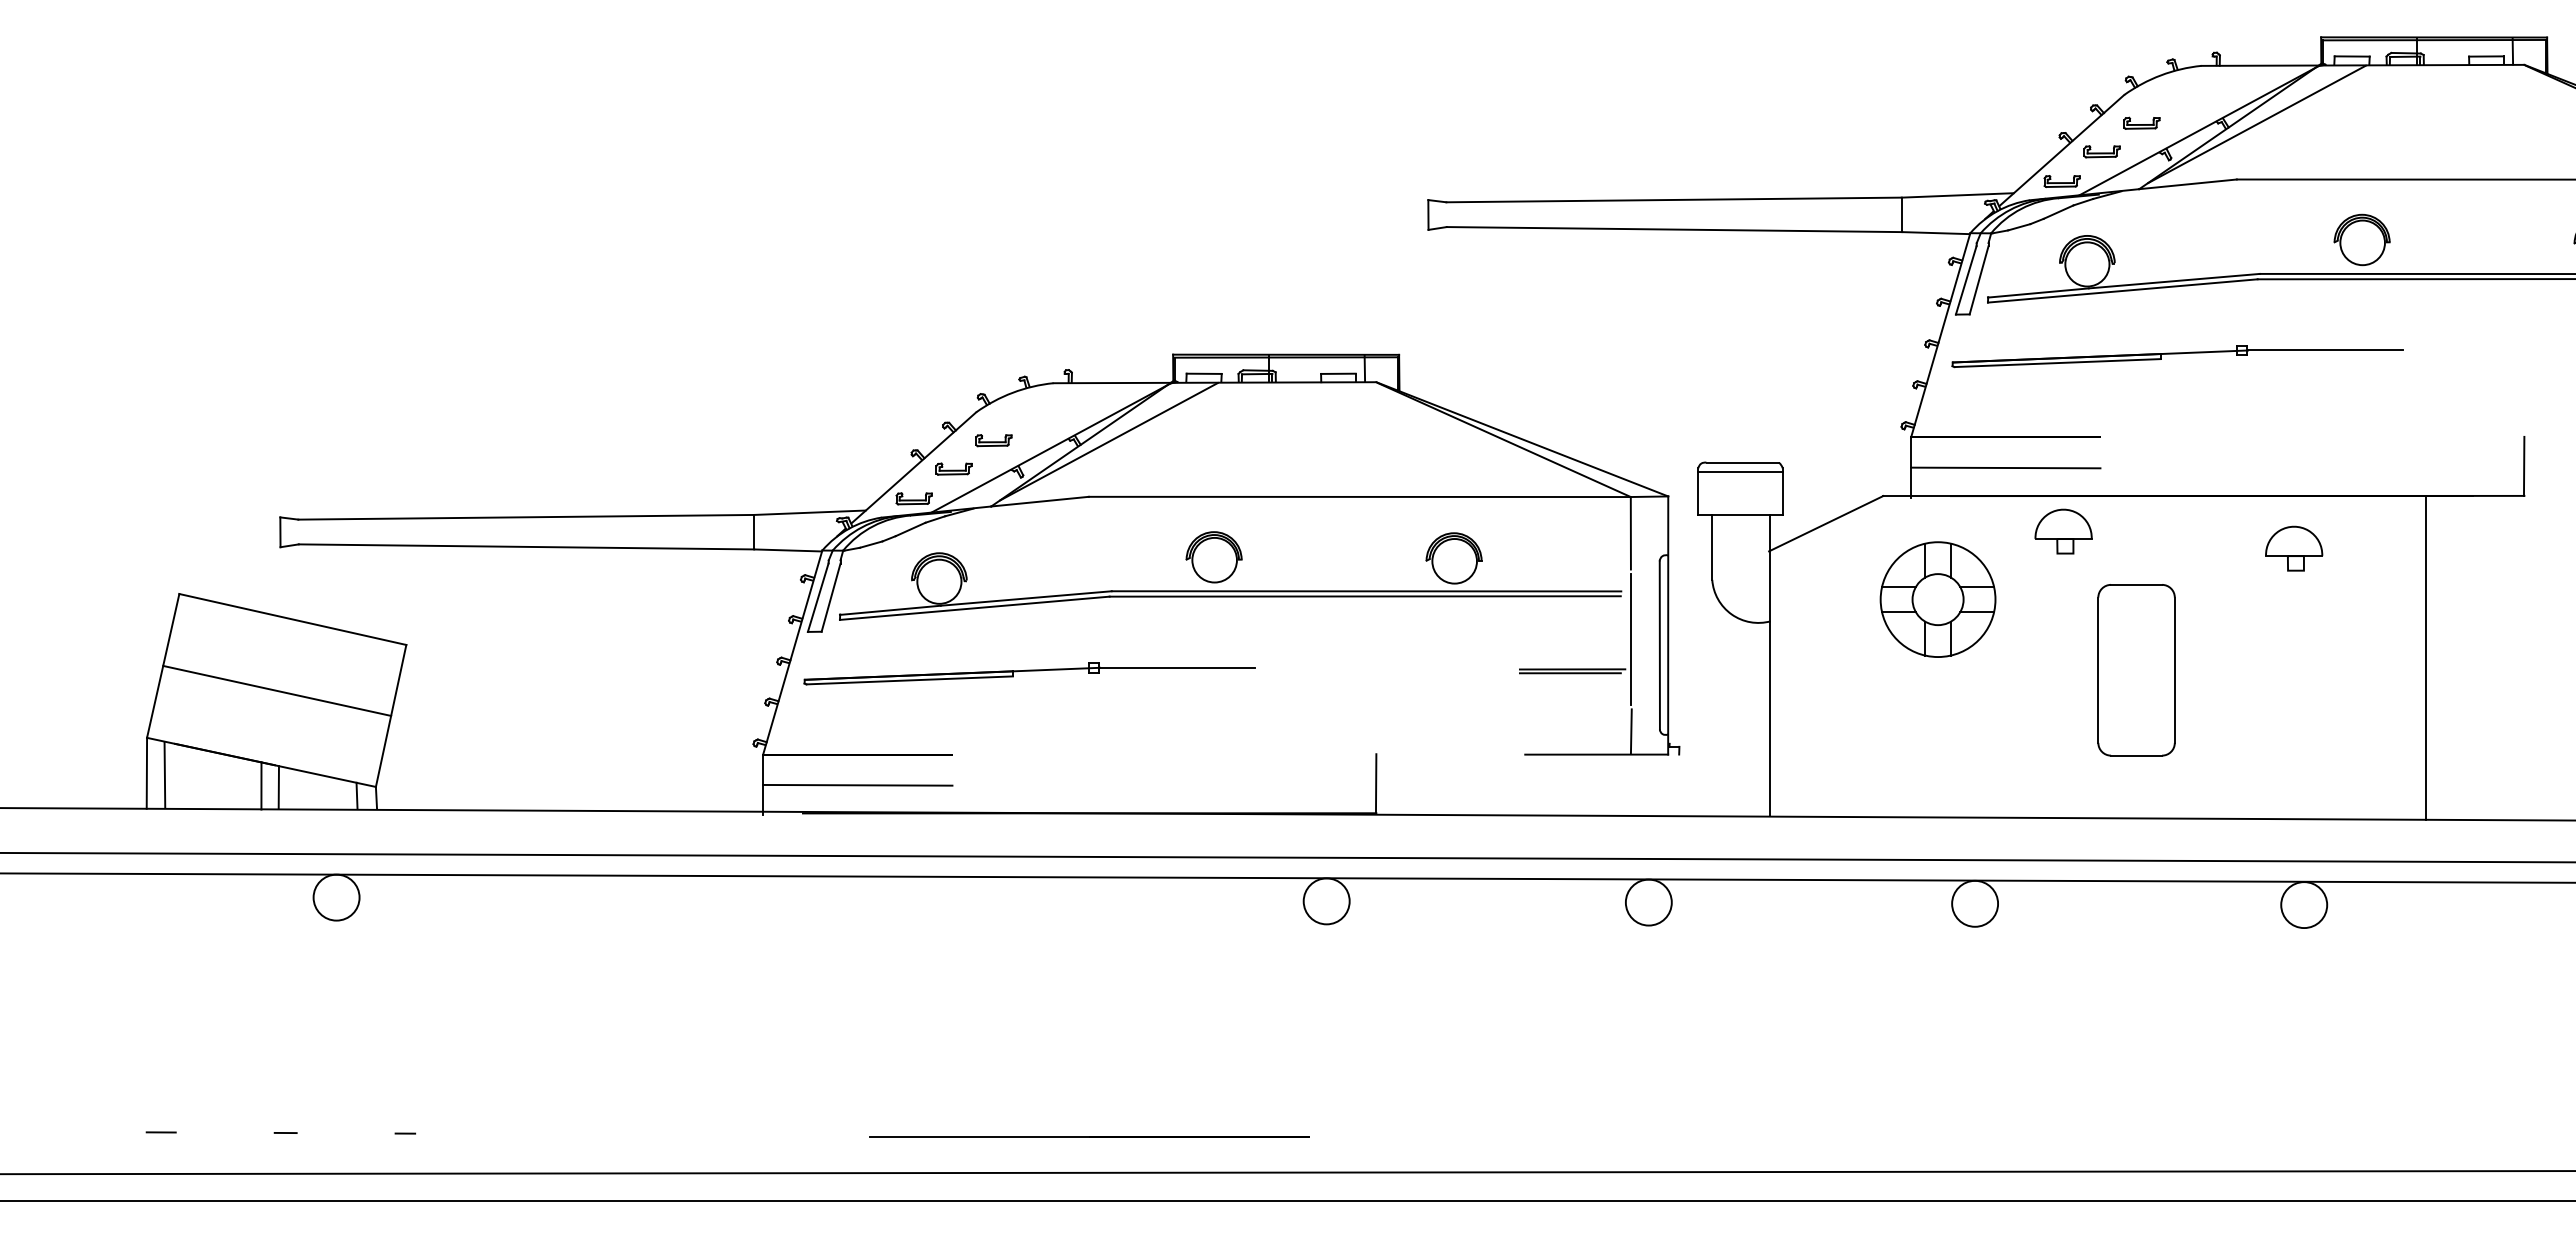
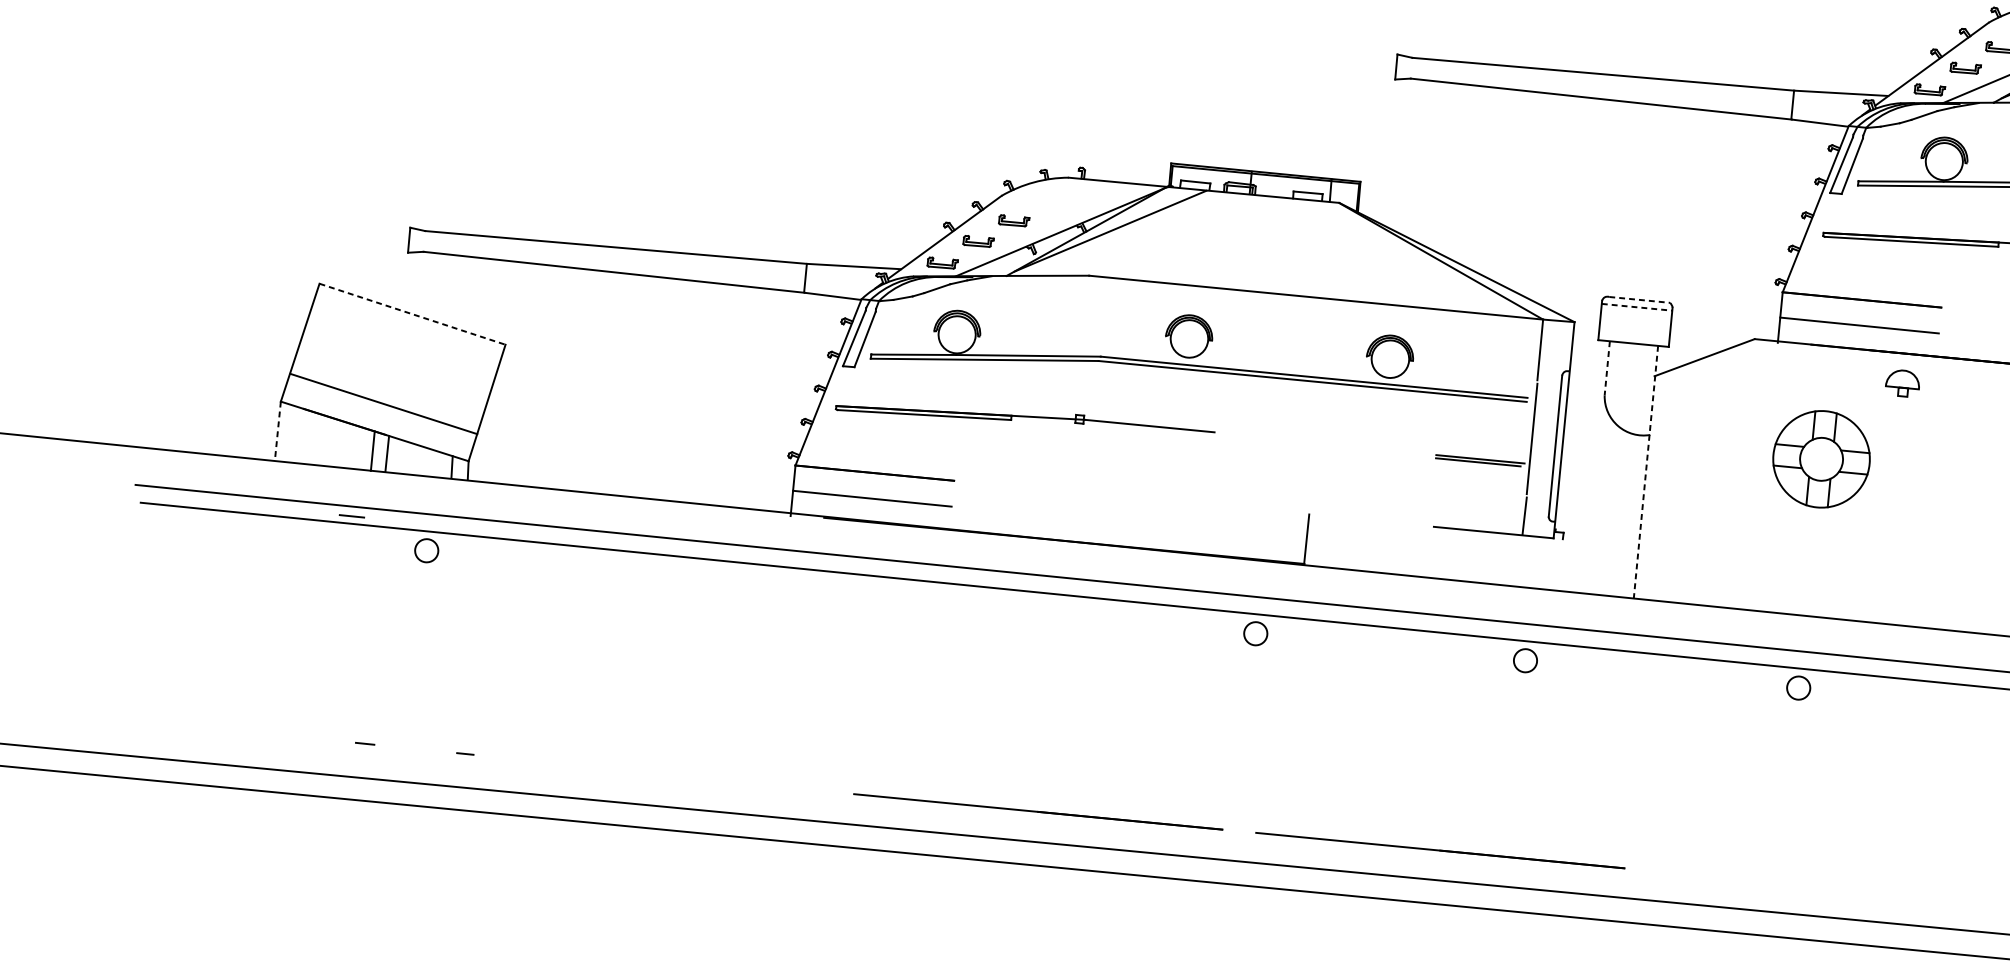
line: (1743, 462) -> (1640, 299), solid -> dashed
line: (1741, 471) -> (1637, 307), solid -> dashed
part: (2063, 531) -> (1902, 383), size x0.7
line: (1712, 547) -> (1607, 368), solid -> dashed
part: (1937, 599) -> (1821, 459), moved
line: (293, 619) -> (413, 314), solid -> dashed
line: (1769, 665) -> (1645, 471), solid -> dashed
part: (2136, 670) -> (1952, 505), removed
line: (277, 690) -> (384, 403), moved
line: (146, 773) -> (277, 431), solid -> dashed
line: (164, 774) -> (292, 433), removed
circle: (336, 897) -> (426, 550), size x0.6
circle: (1326, 901) -> (1255, 633), size x0.6
circle: (1648, 902) -> (1525, 660), size x0.6
circle: (1975, 903) -> (1799, 687), size x0.6
line: (160, 1132) -> (351, 516), moved
line: (1569, 1136) -> (1440, 850), added

